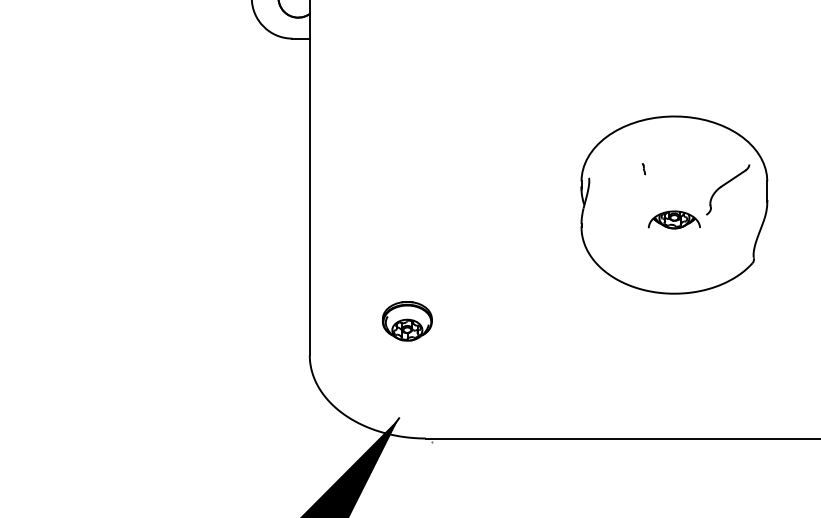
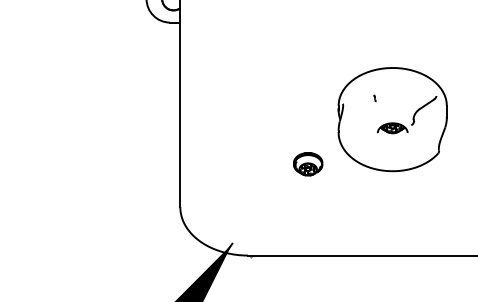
part: (407, 321) -> (308, 164), moved

